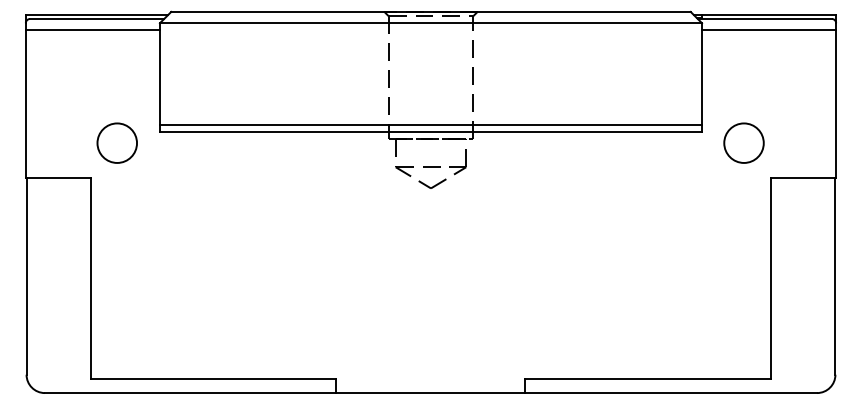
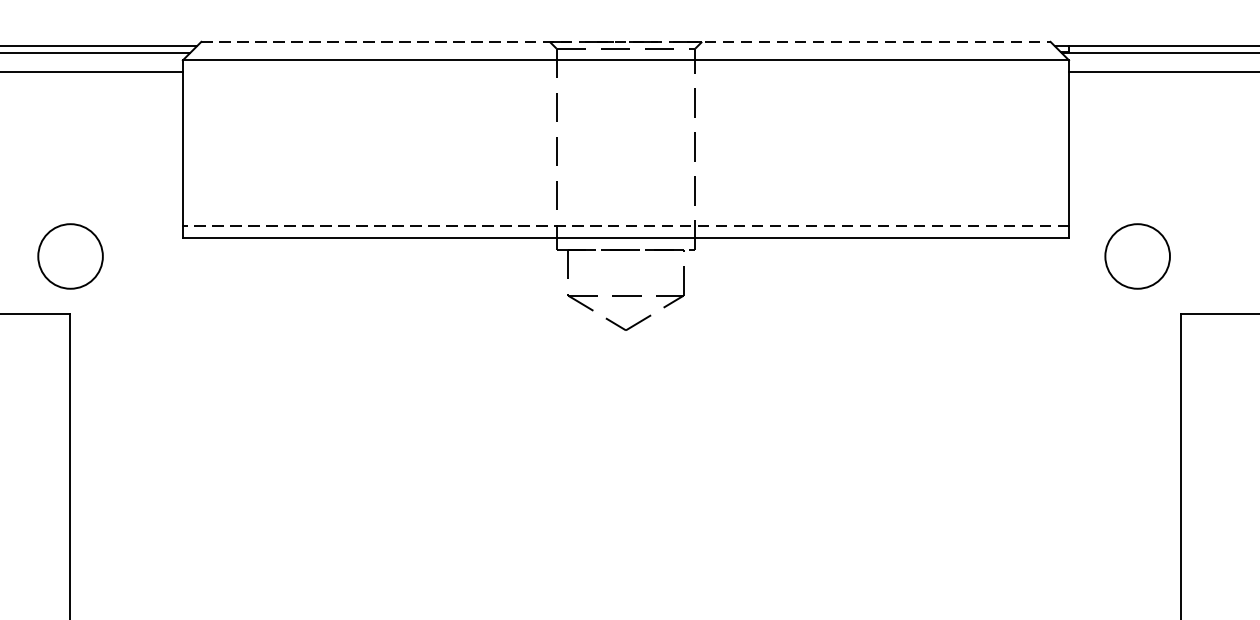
line: (431, 11) -> (626, 41), solid -> dashed
line: (430, 124) -> (625, 225), solid -> dashed
circle: (116, 142) -> (69, 255), moved

